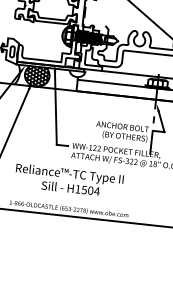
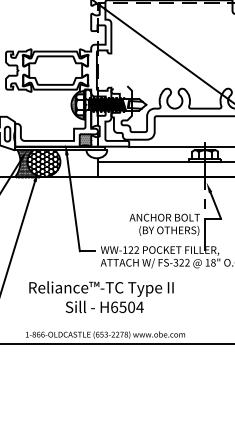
hatch: (70, 62) -> (85, 139), added
hatch: (24, 75) -> (27, 163), added
text: (78, 189) -> (114, 307), H1504 -> H6504

